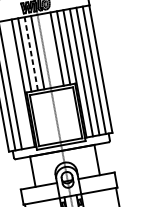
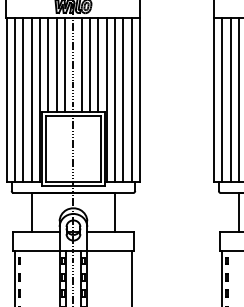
line: (50, 49) -> (81, 64), added
line: (30, 53) -> (56, 64), dashed -> solid
line: (16, 84) -> (31, 99), added

